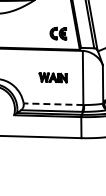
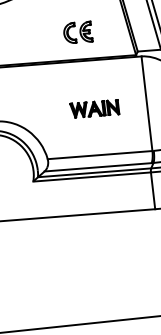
part: (58, 33) -> (78, 32), moved
line: (53, 104) -> (100, 155), dashed -> solid

